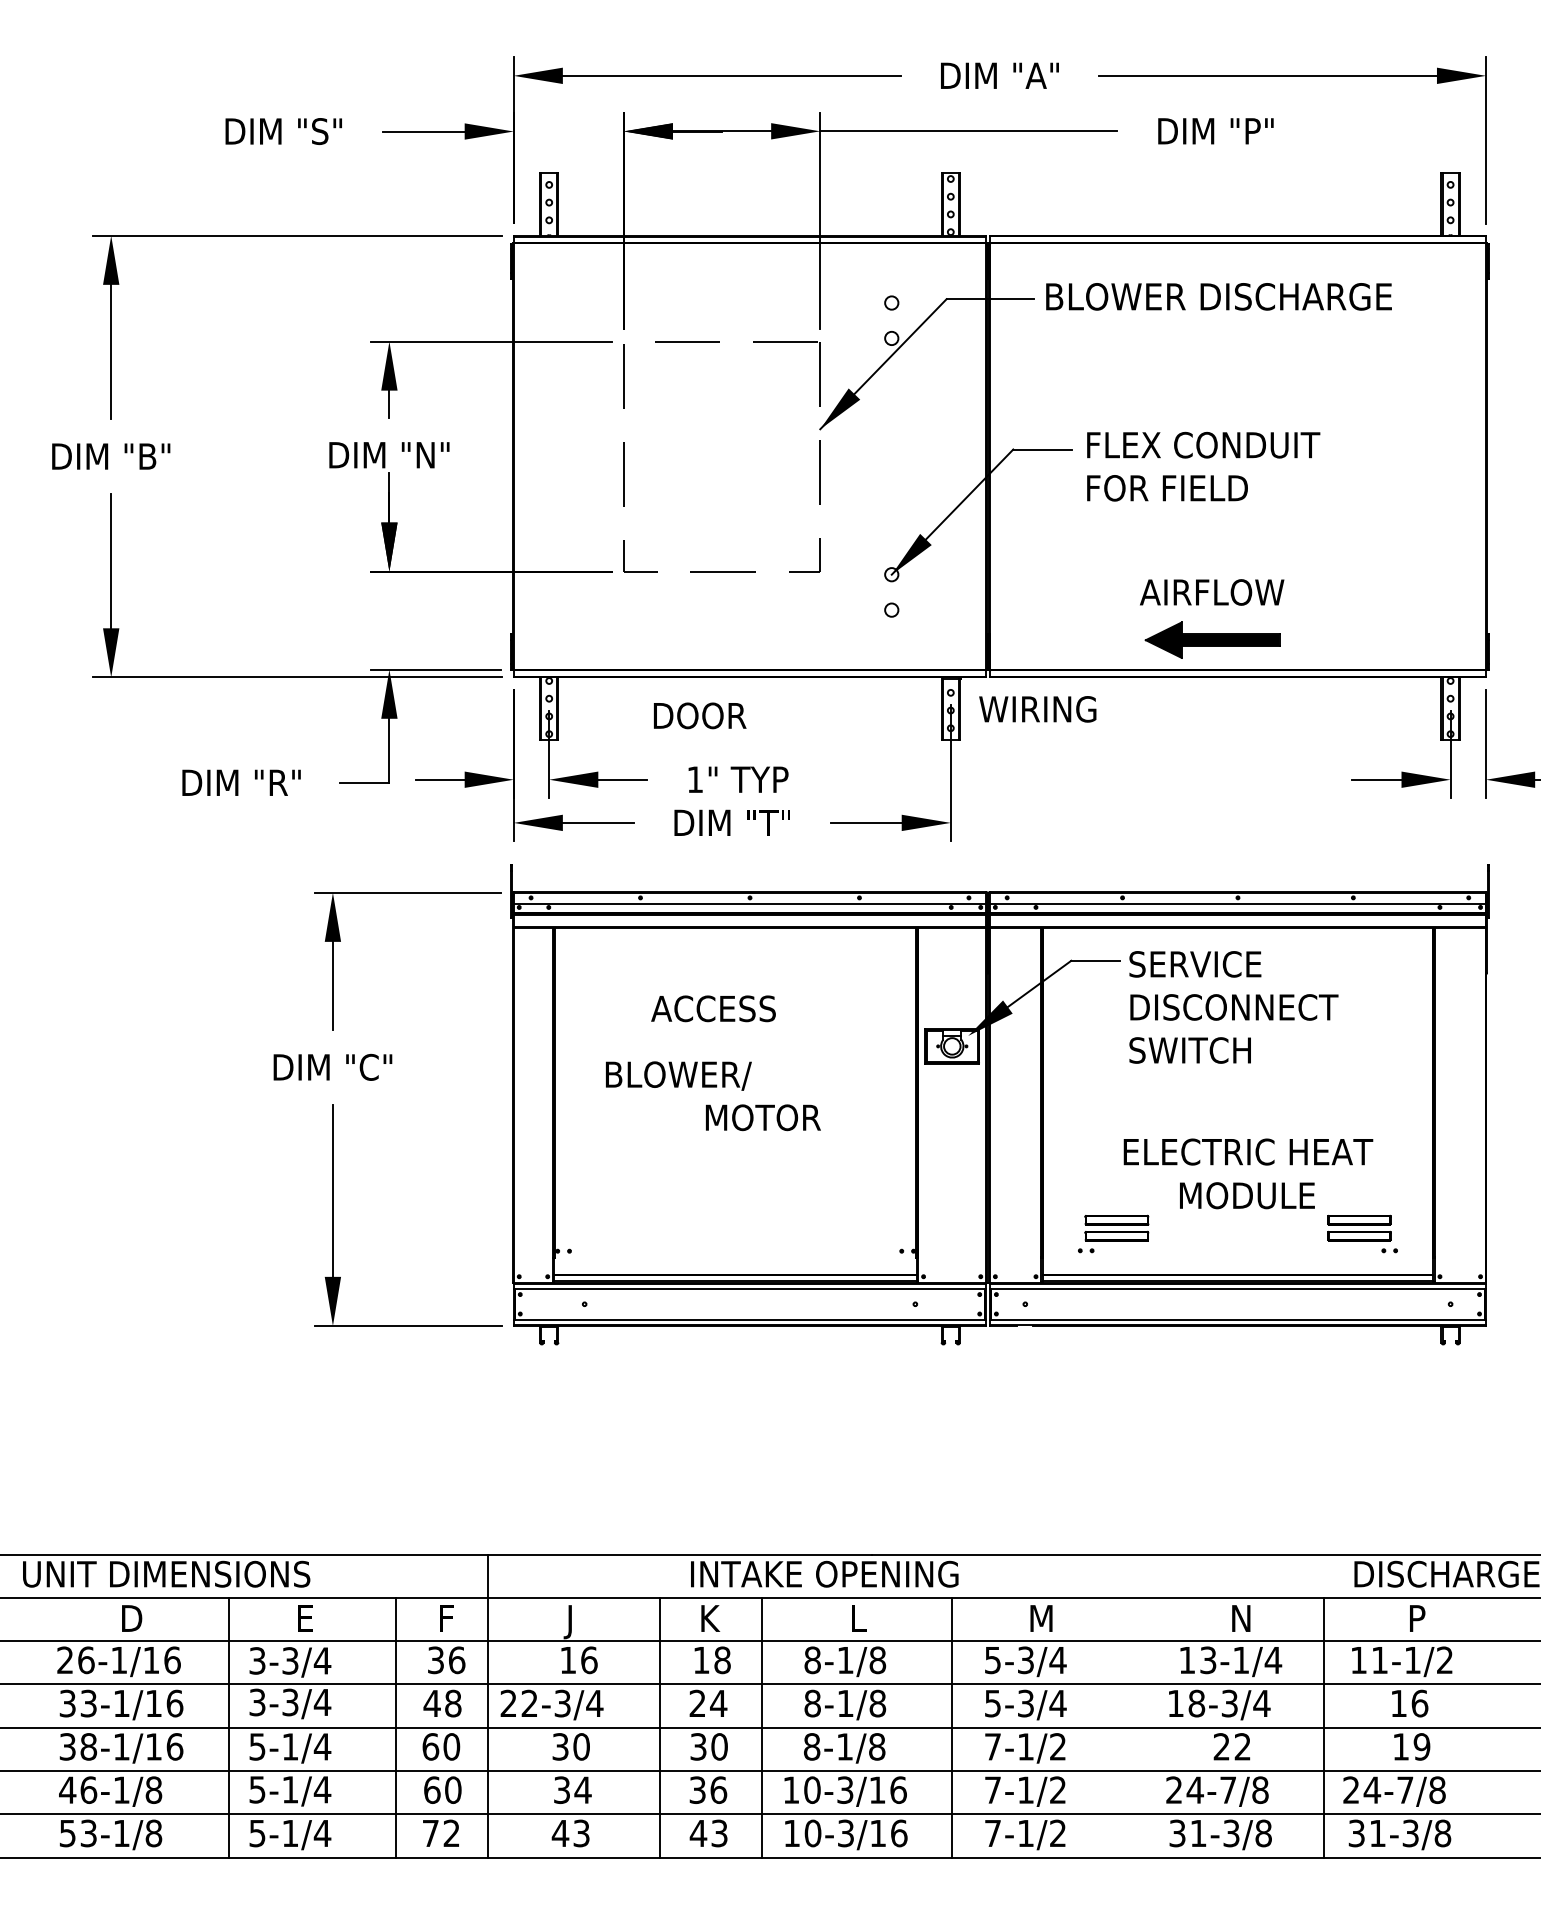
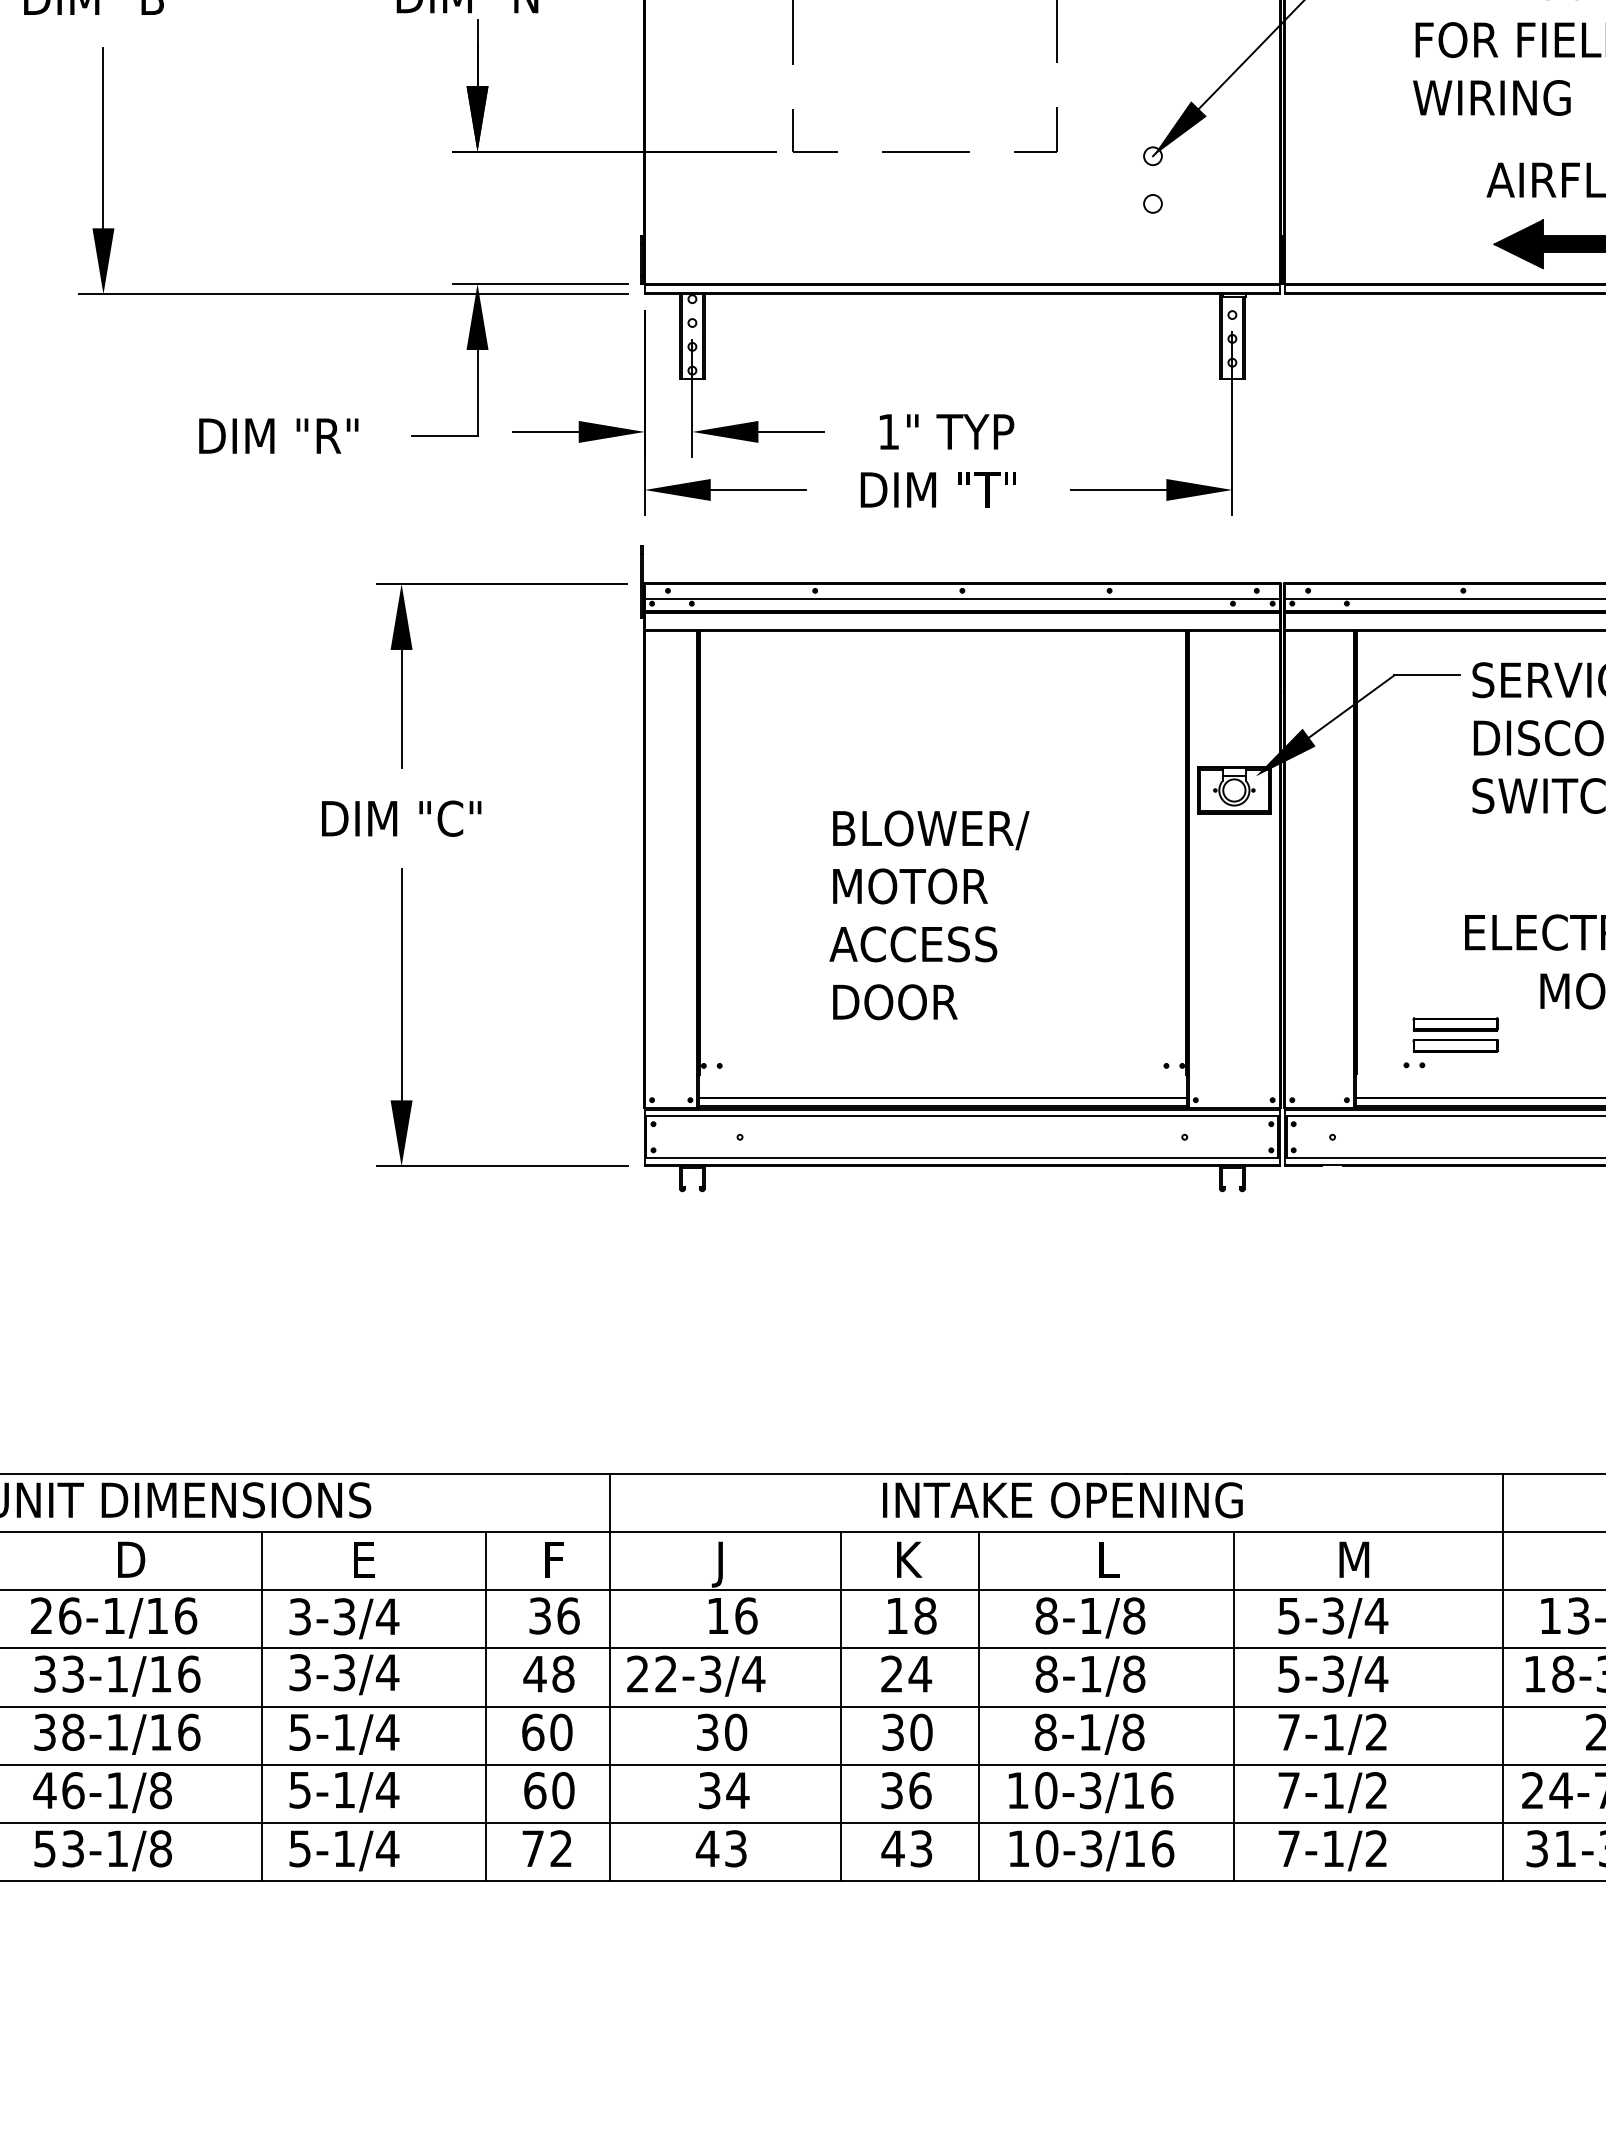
text: (1037, 709) -> (1491, 98), moved
text: (700, 715) -> (895, 1001), moved
text: (713, 1008) -> (913, 943), moved
text: (678, 1075) -> (930, 829), moved
text: (763, 1117) -> (910, 886), moved
line: (1152, 1705) -> (1503, 1676), added

